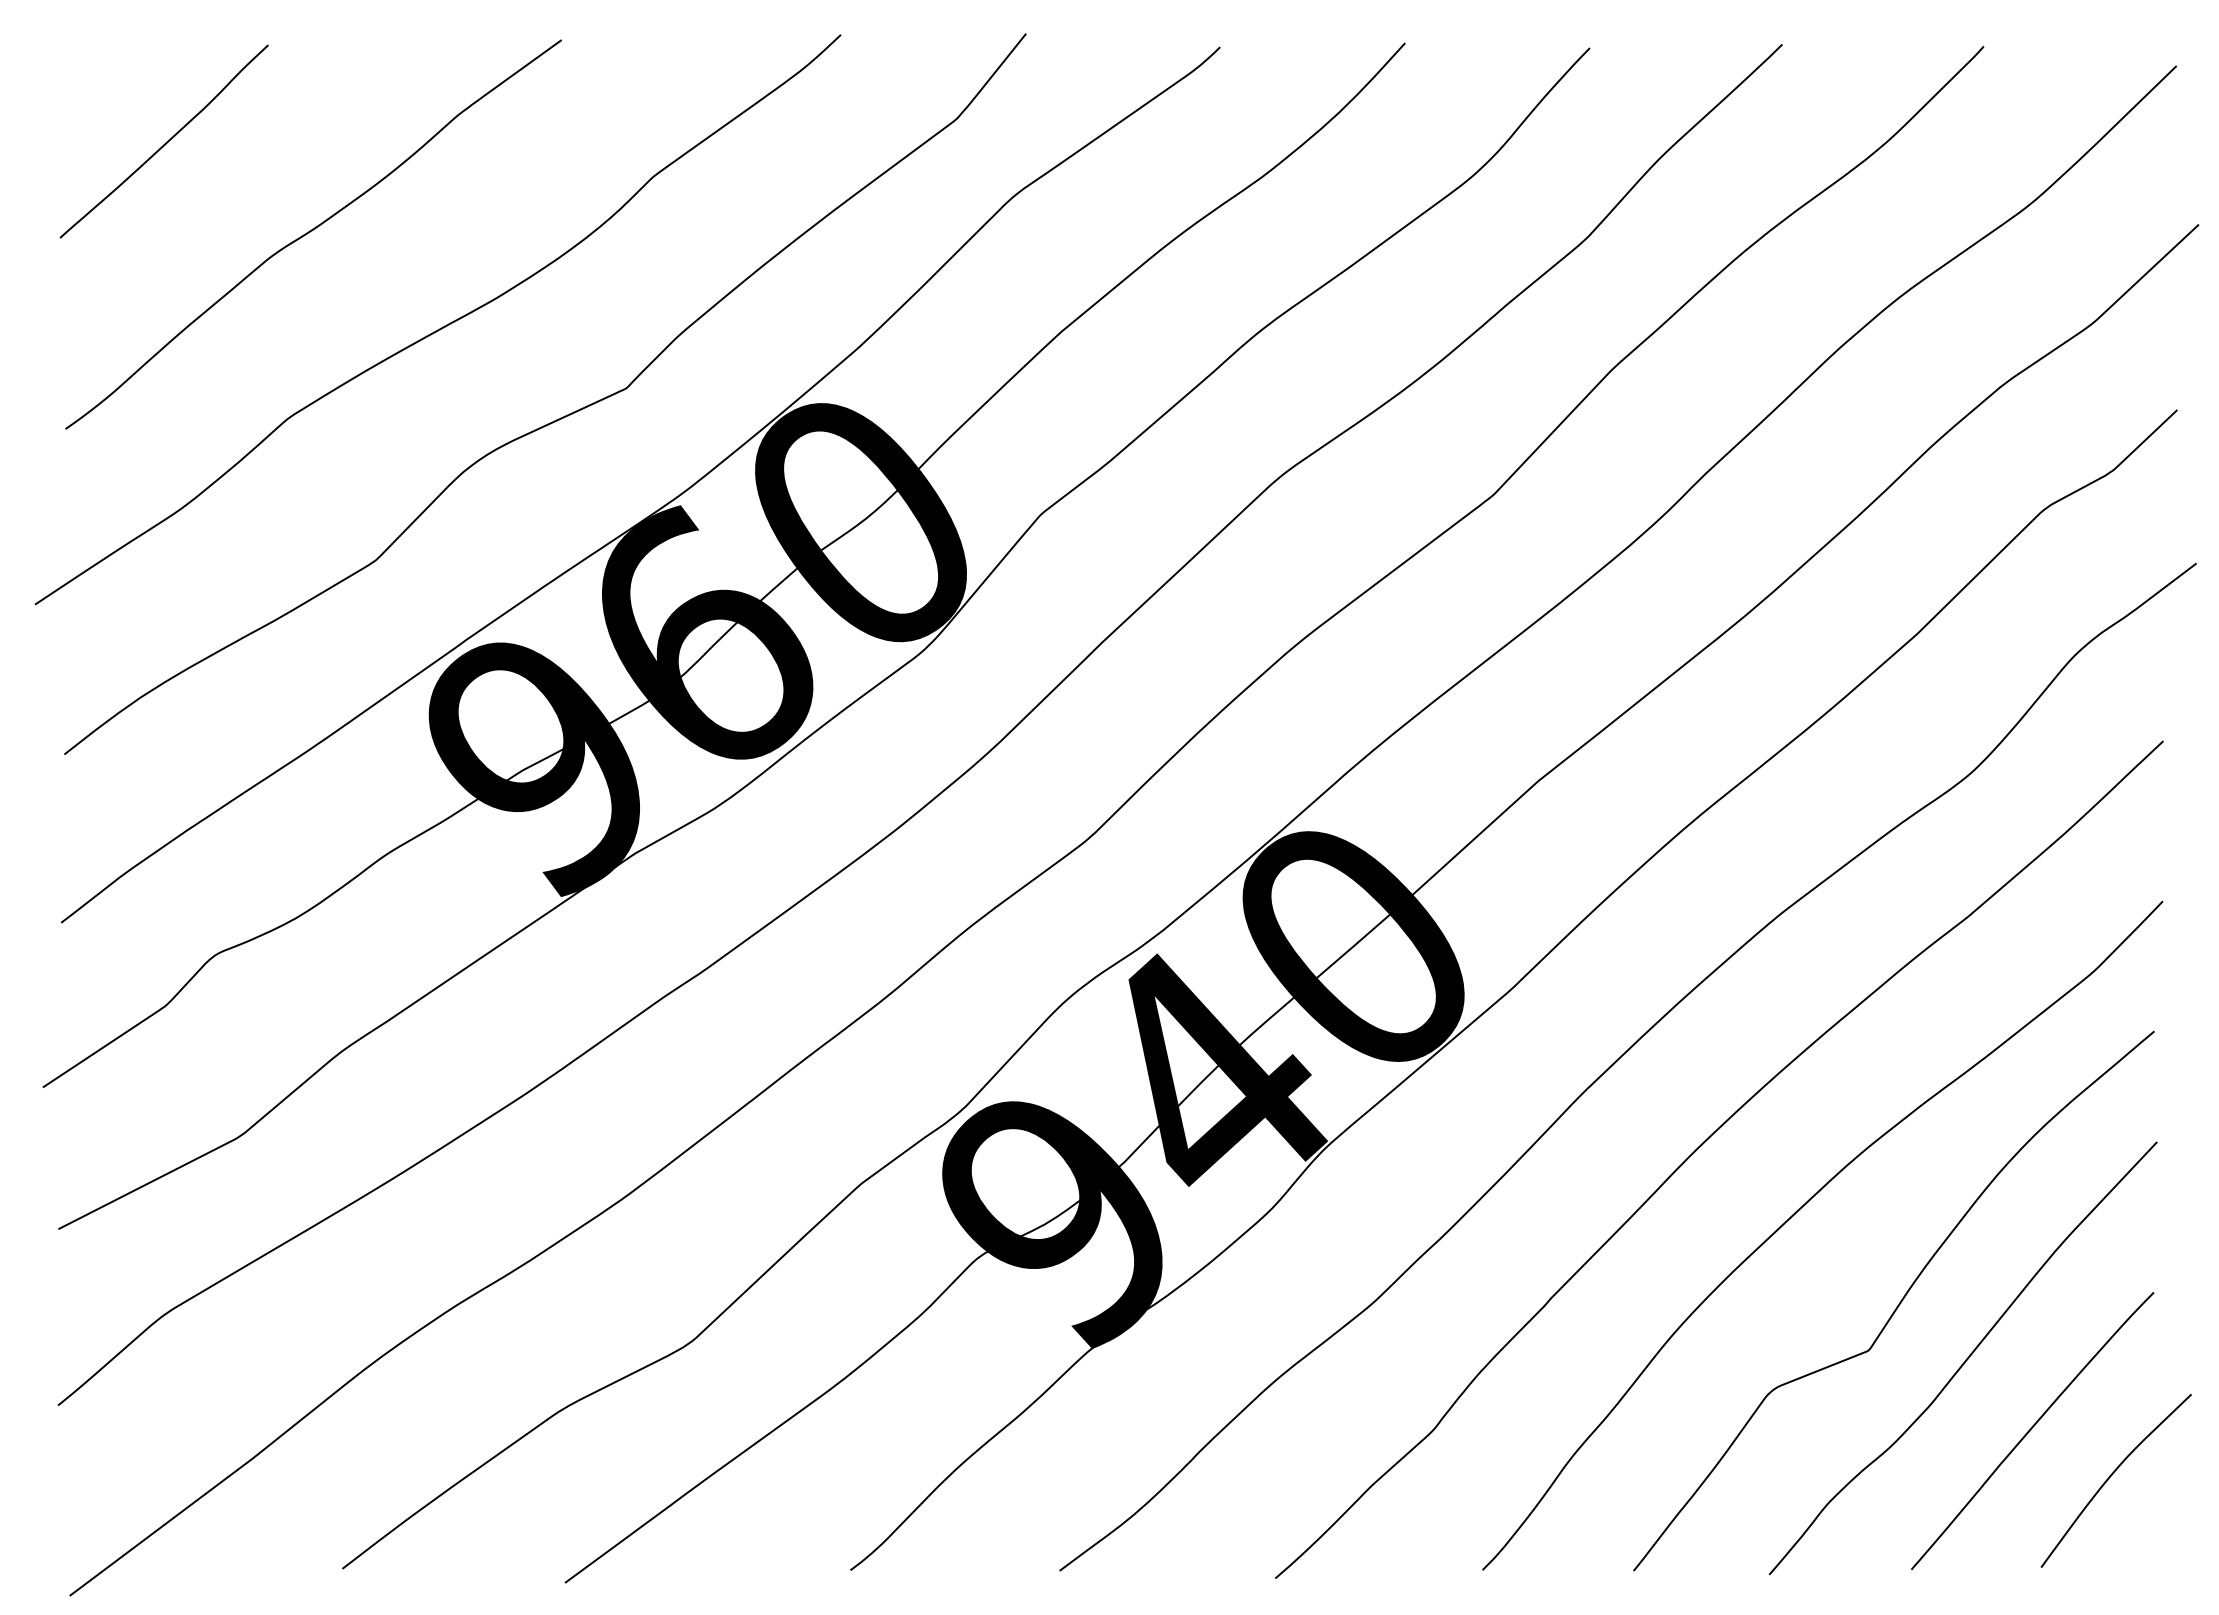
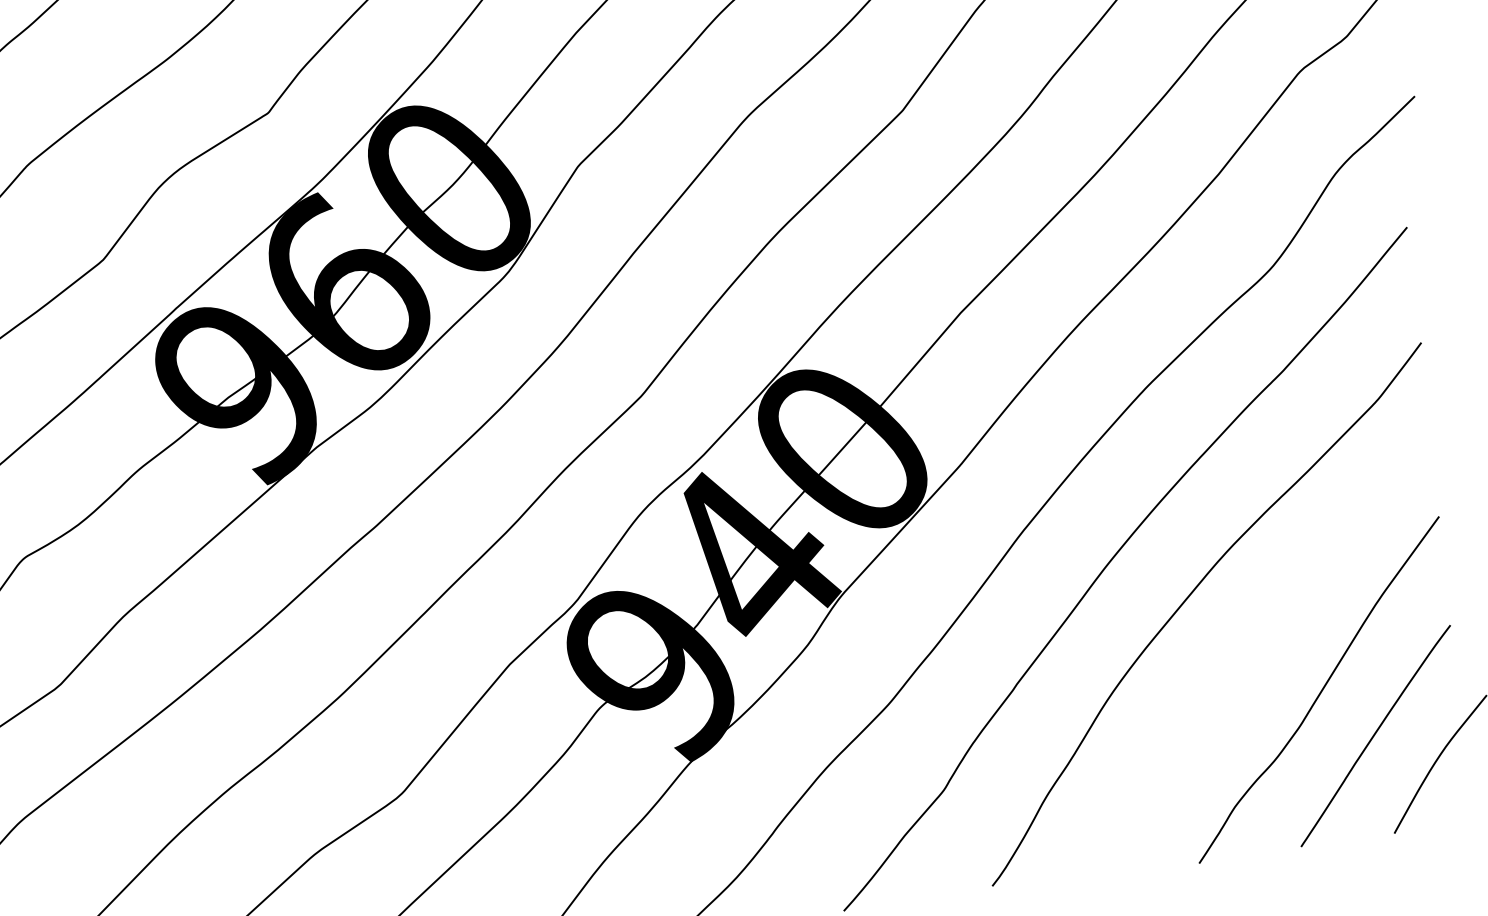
curve: (1898, 1303) -> (1267, 656), removed

